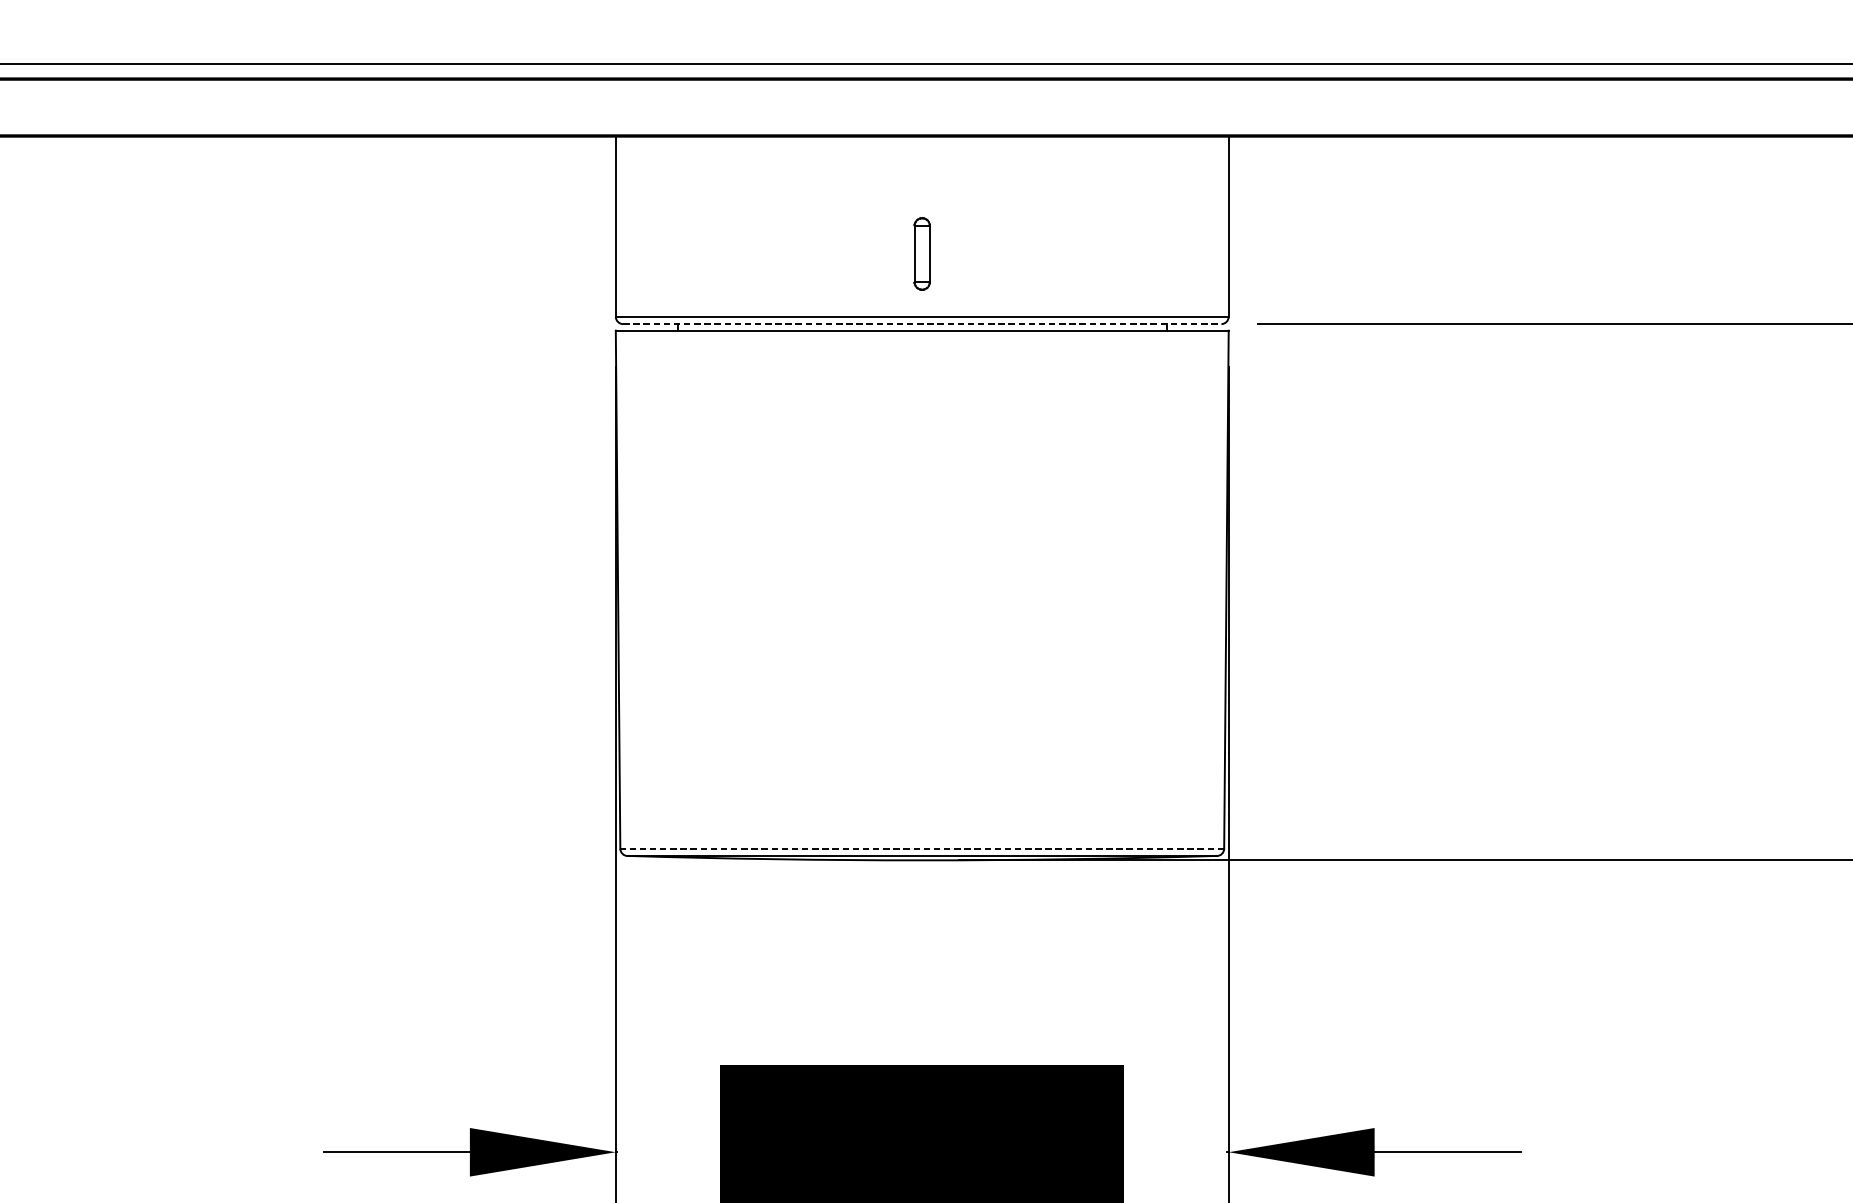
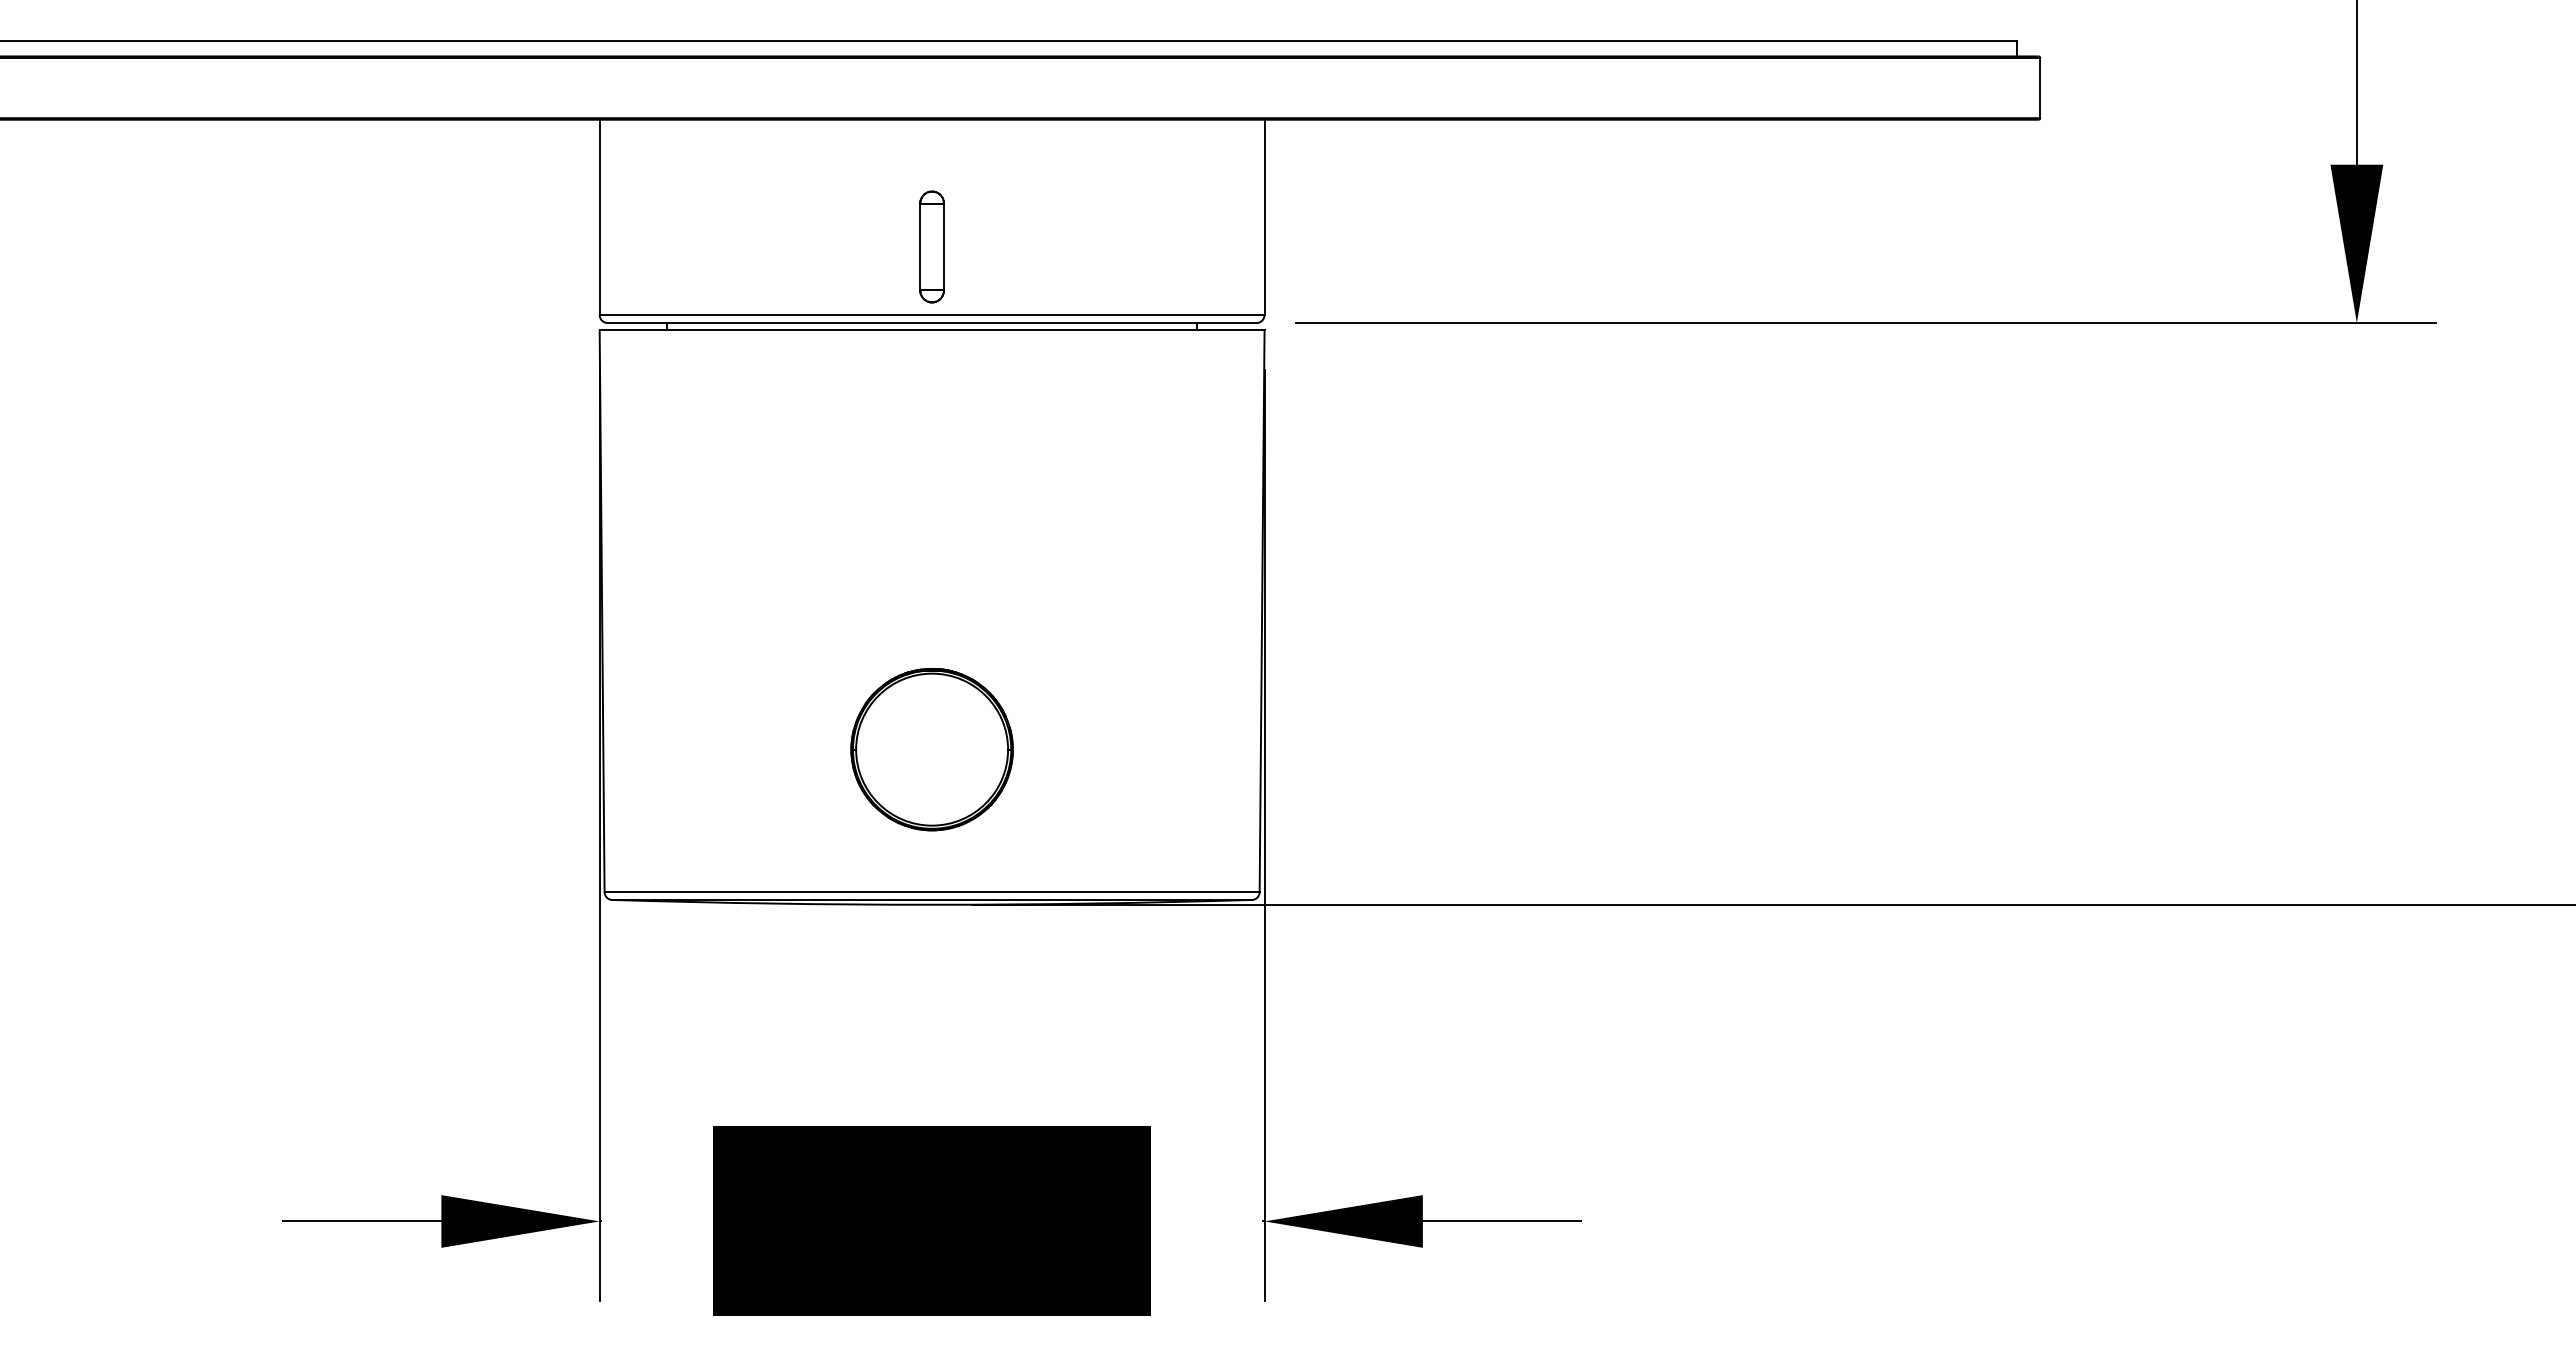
part: (921, 253) -> (931, 246), size x1.43
line: (922, 324) -> (932, 323), dashed -> solid
part: (921, 717) -> (931, 749), added
line: (922, 849) -> (932, 892), dashed -> solid

